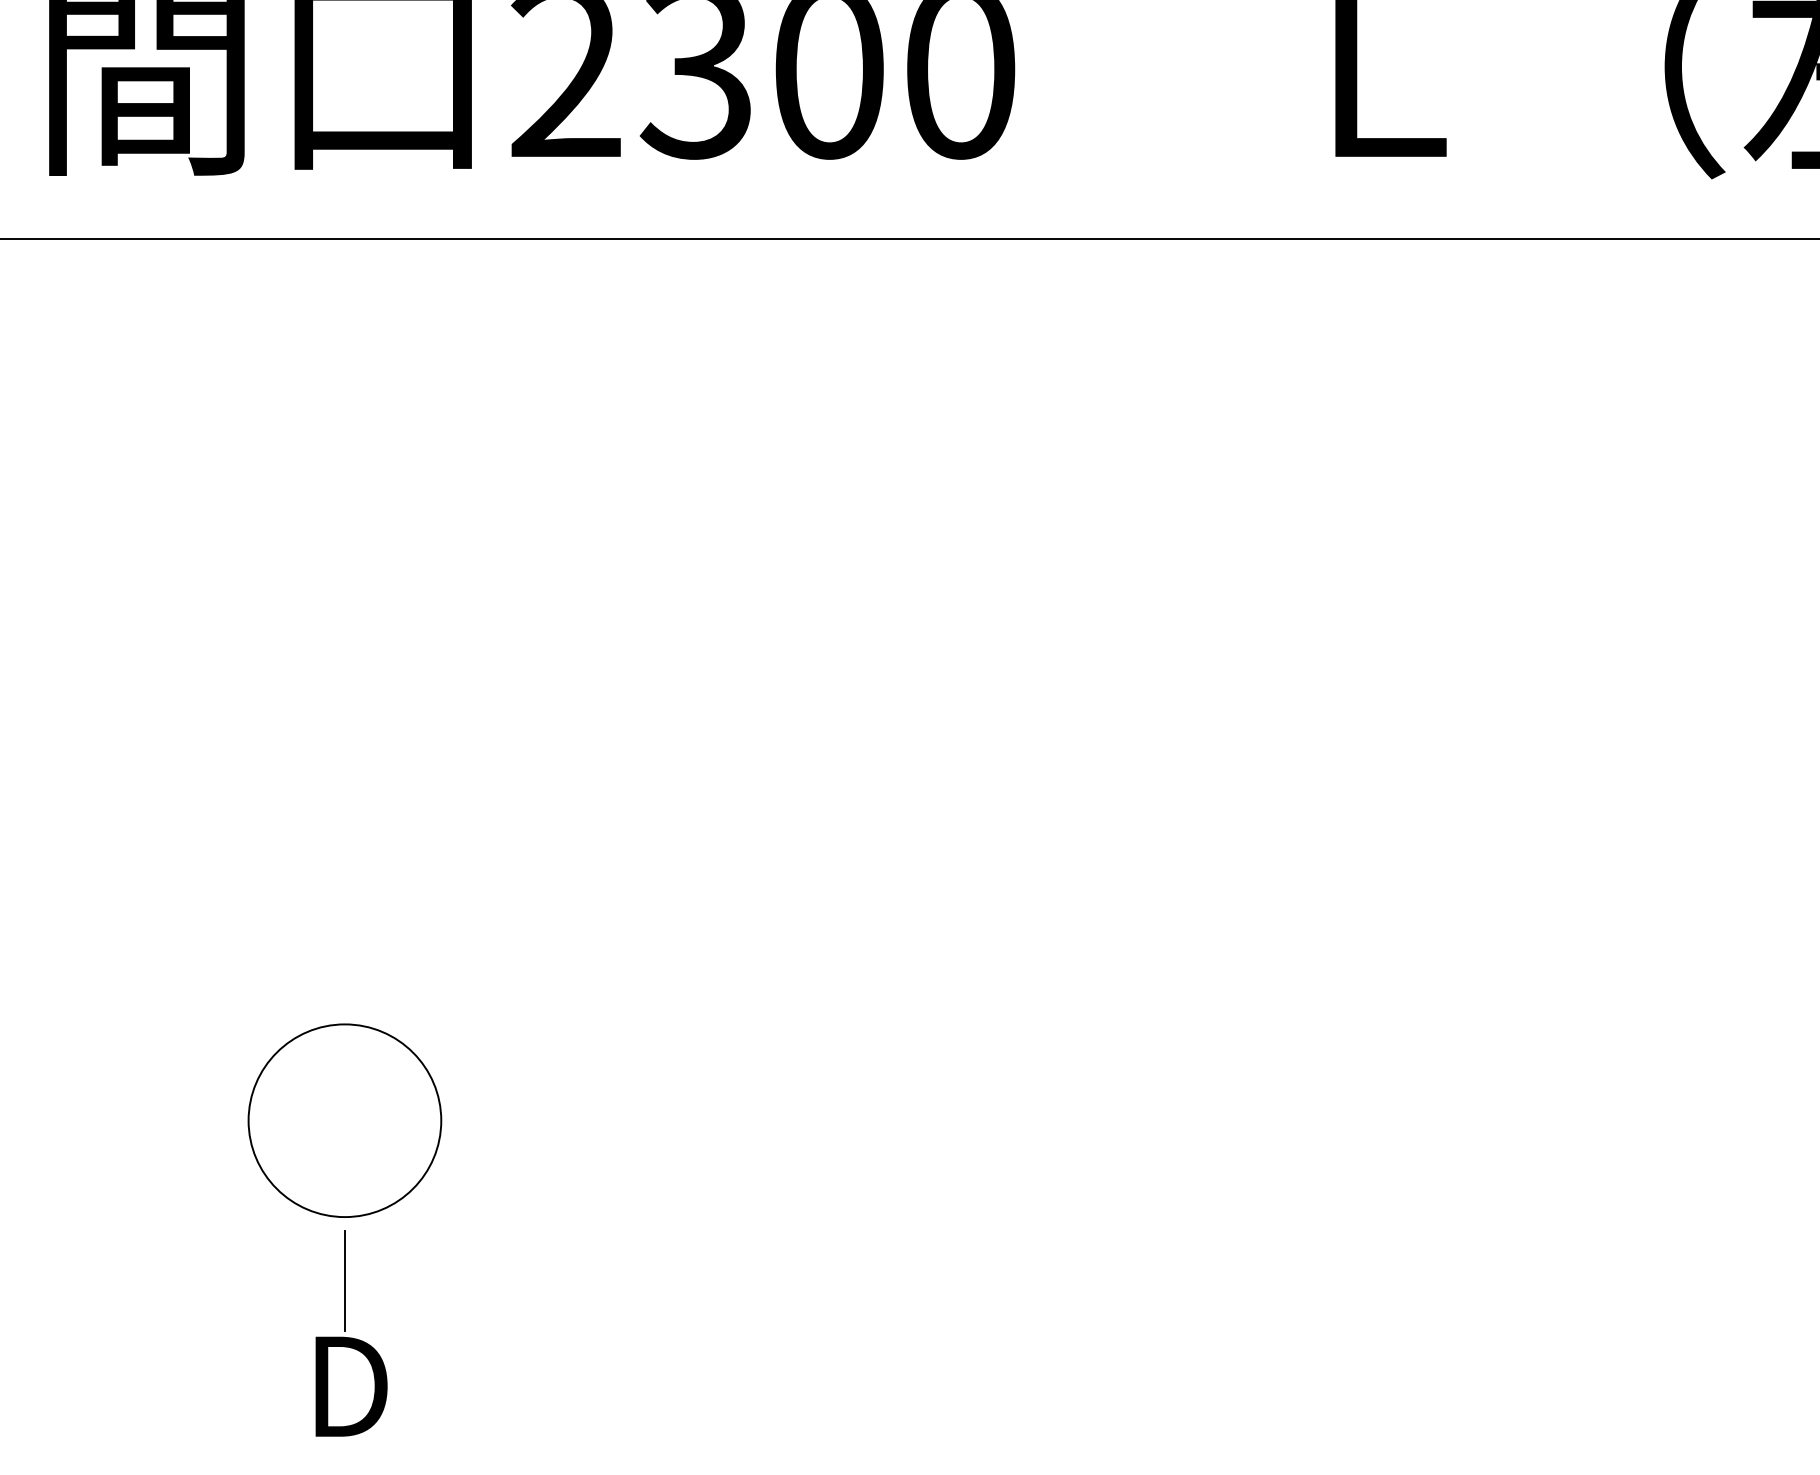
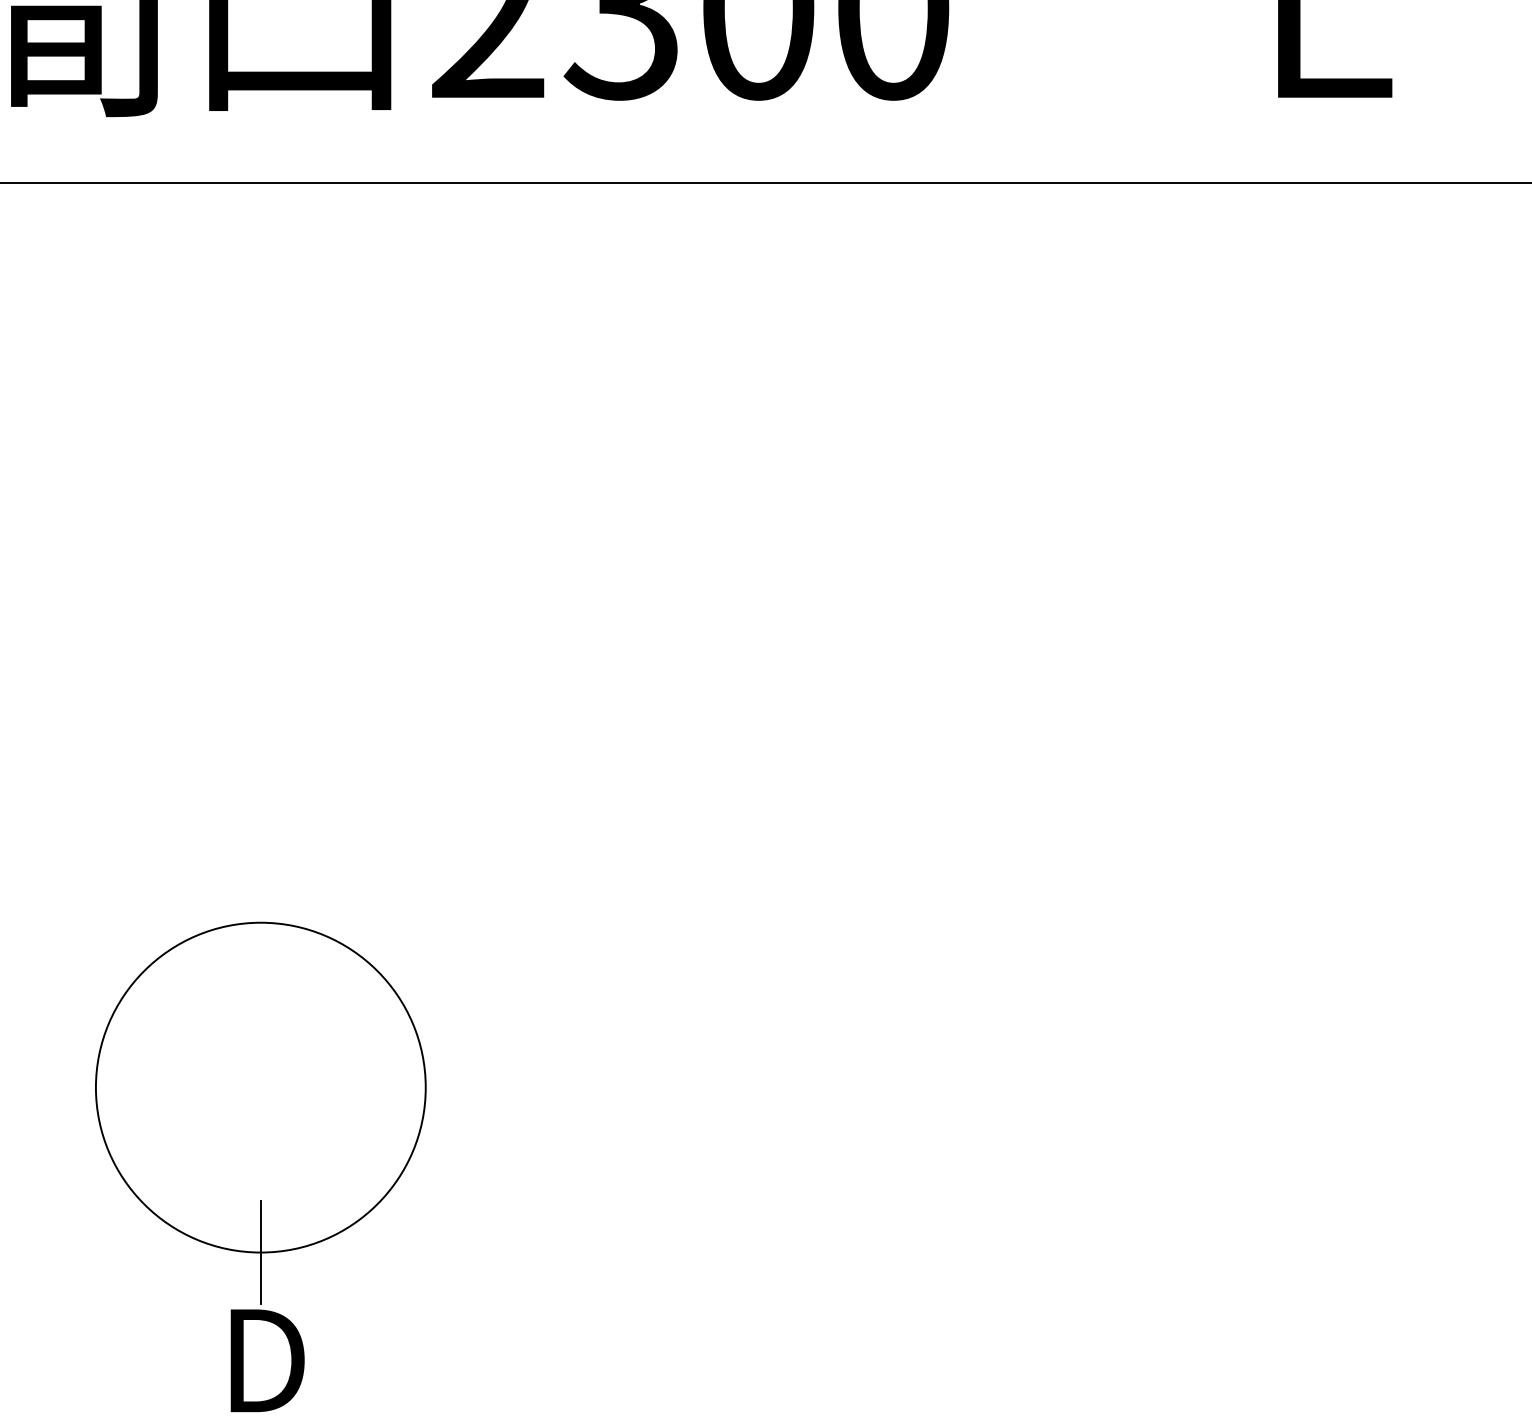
circle: (344, 1120) -> (260, 1087), size x1.67

